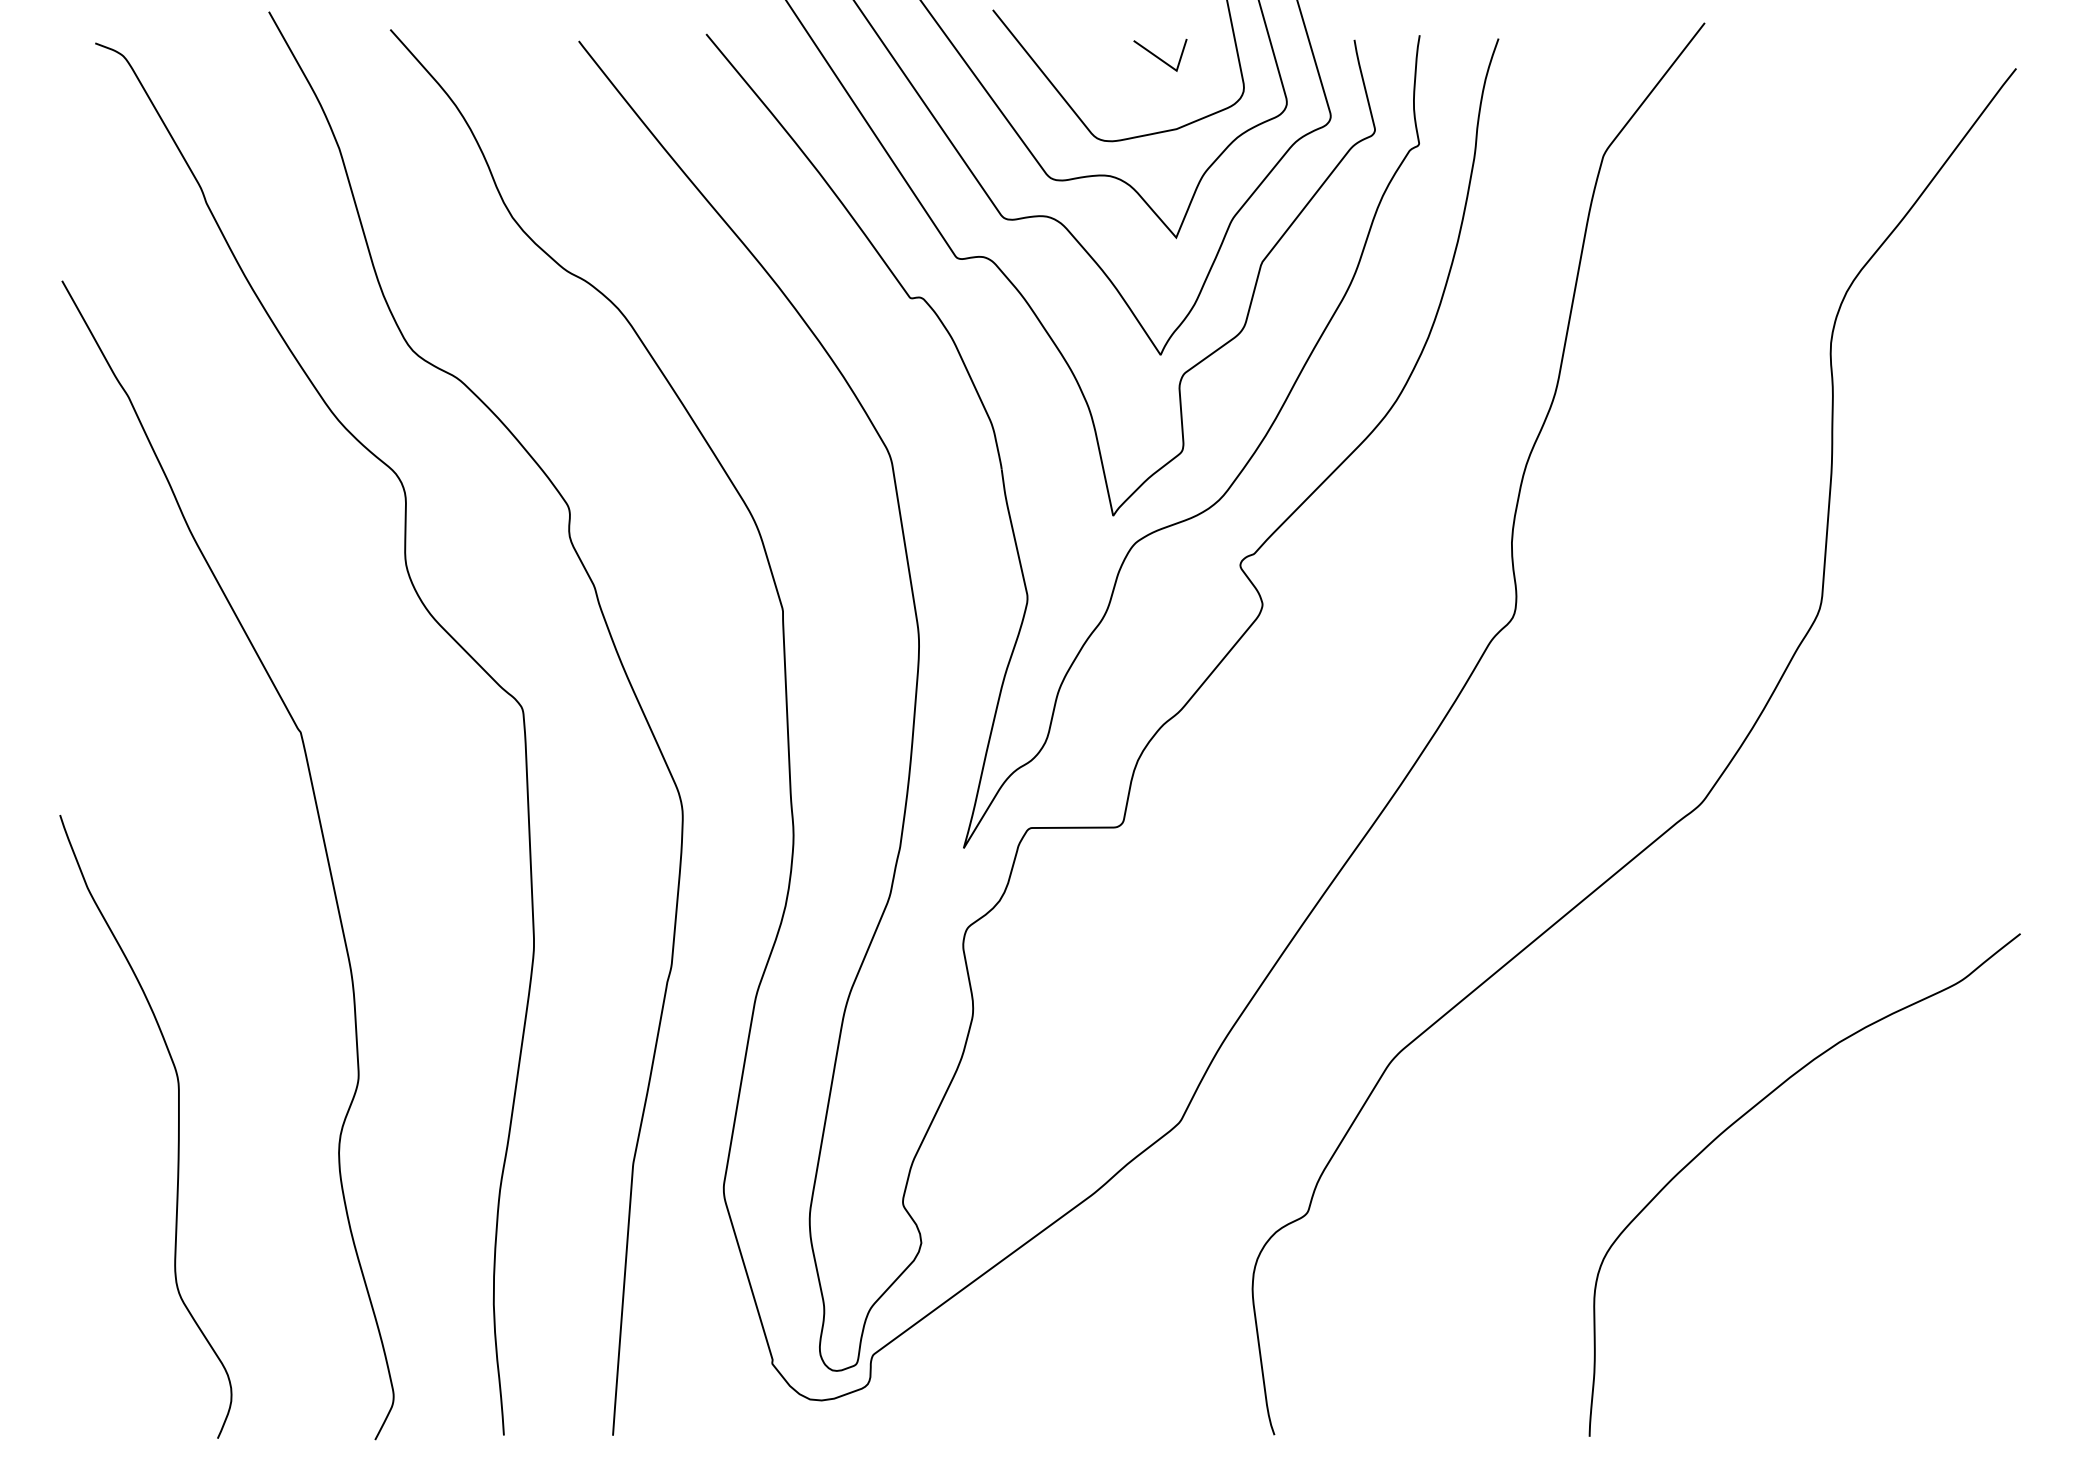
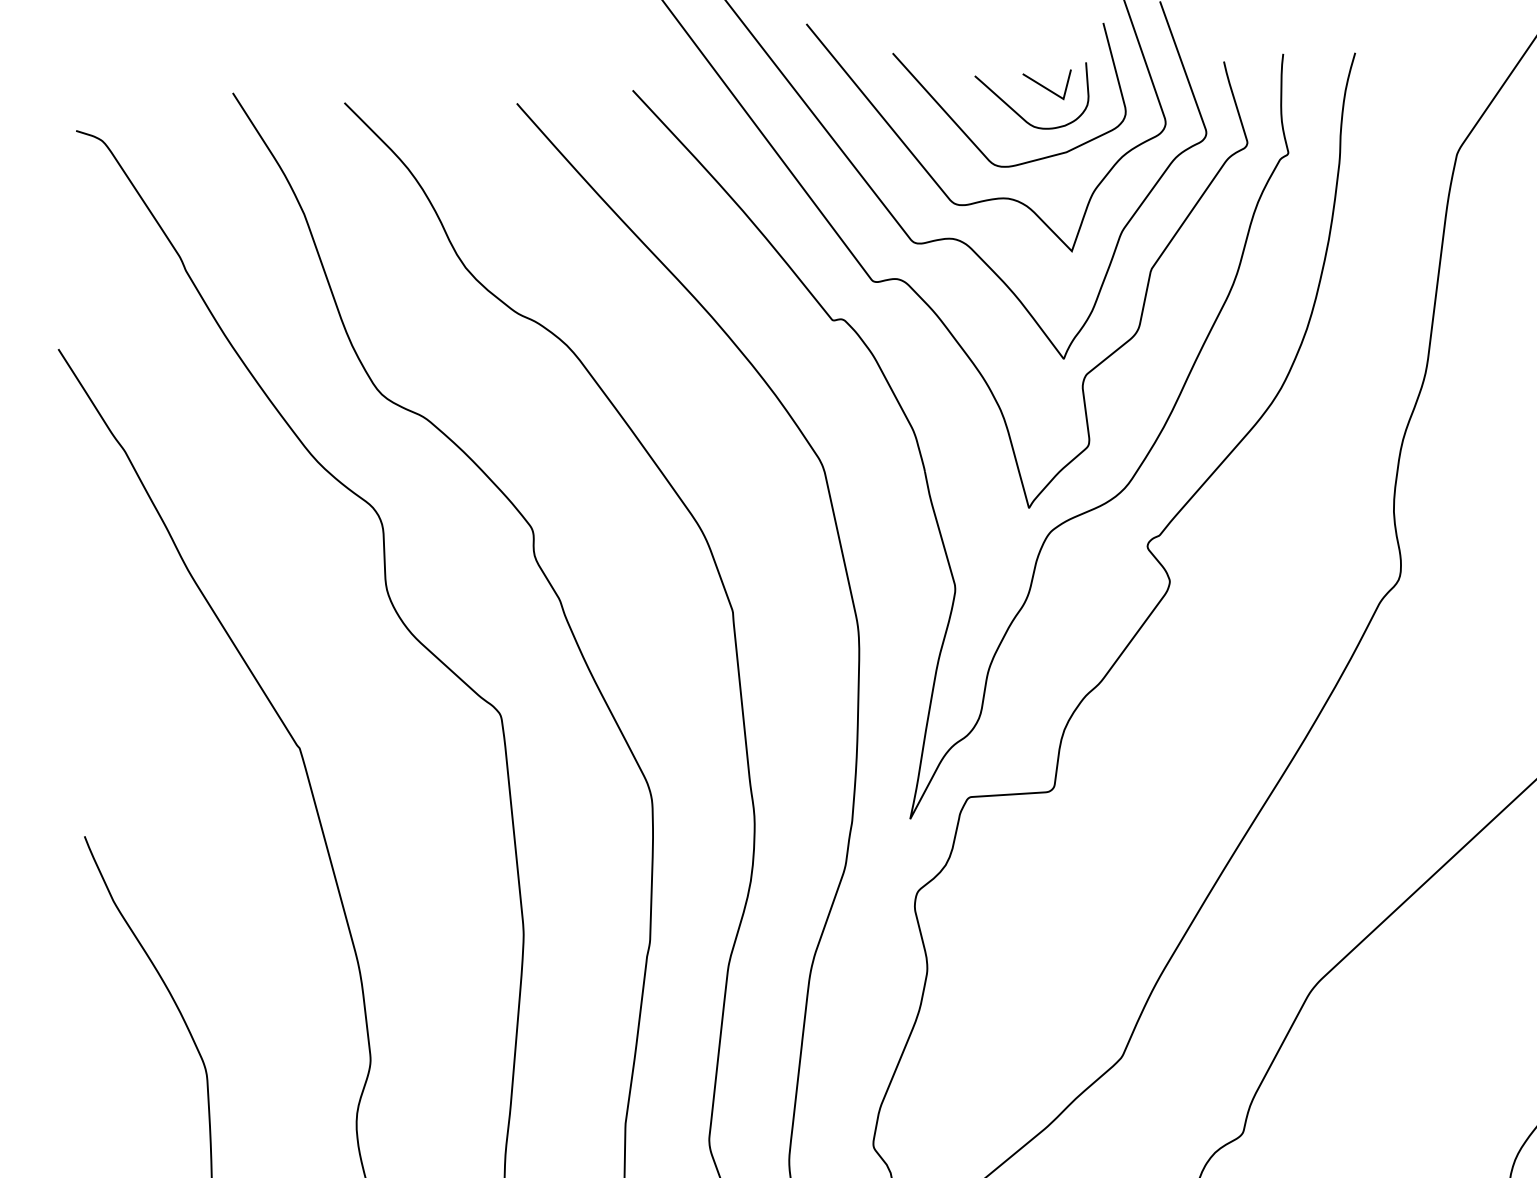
curve: (1126, 83) -> (1018, 113), added

